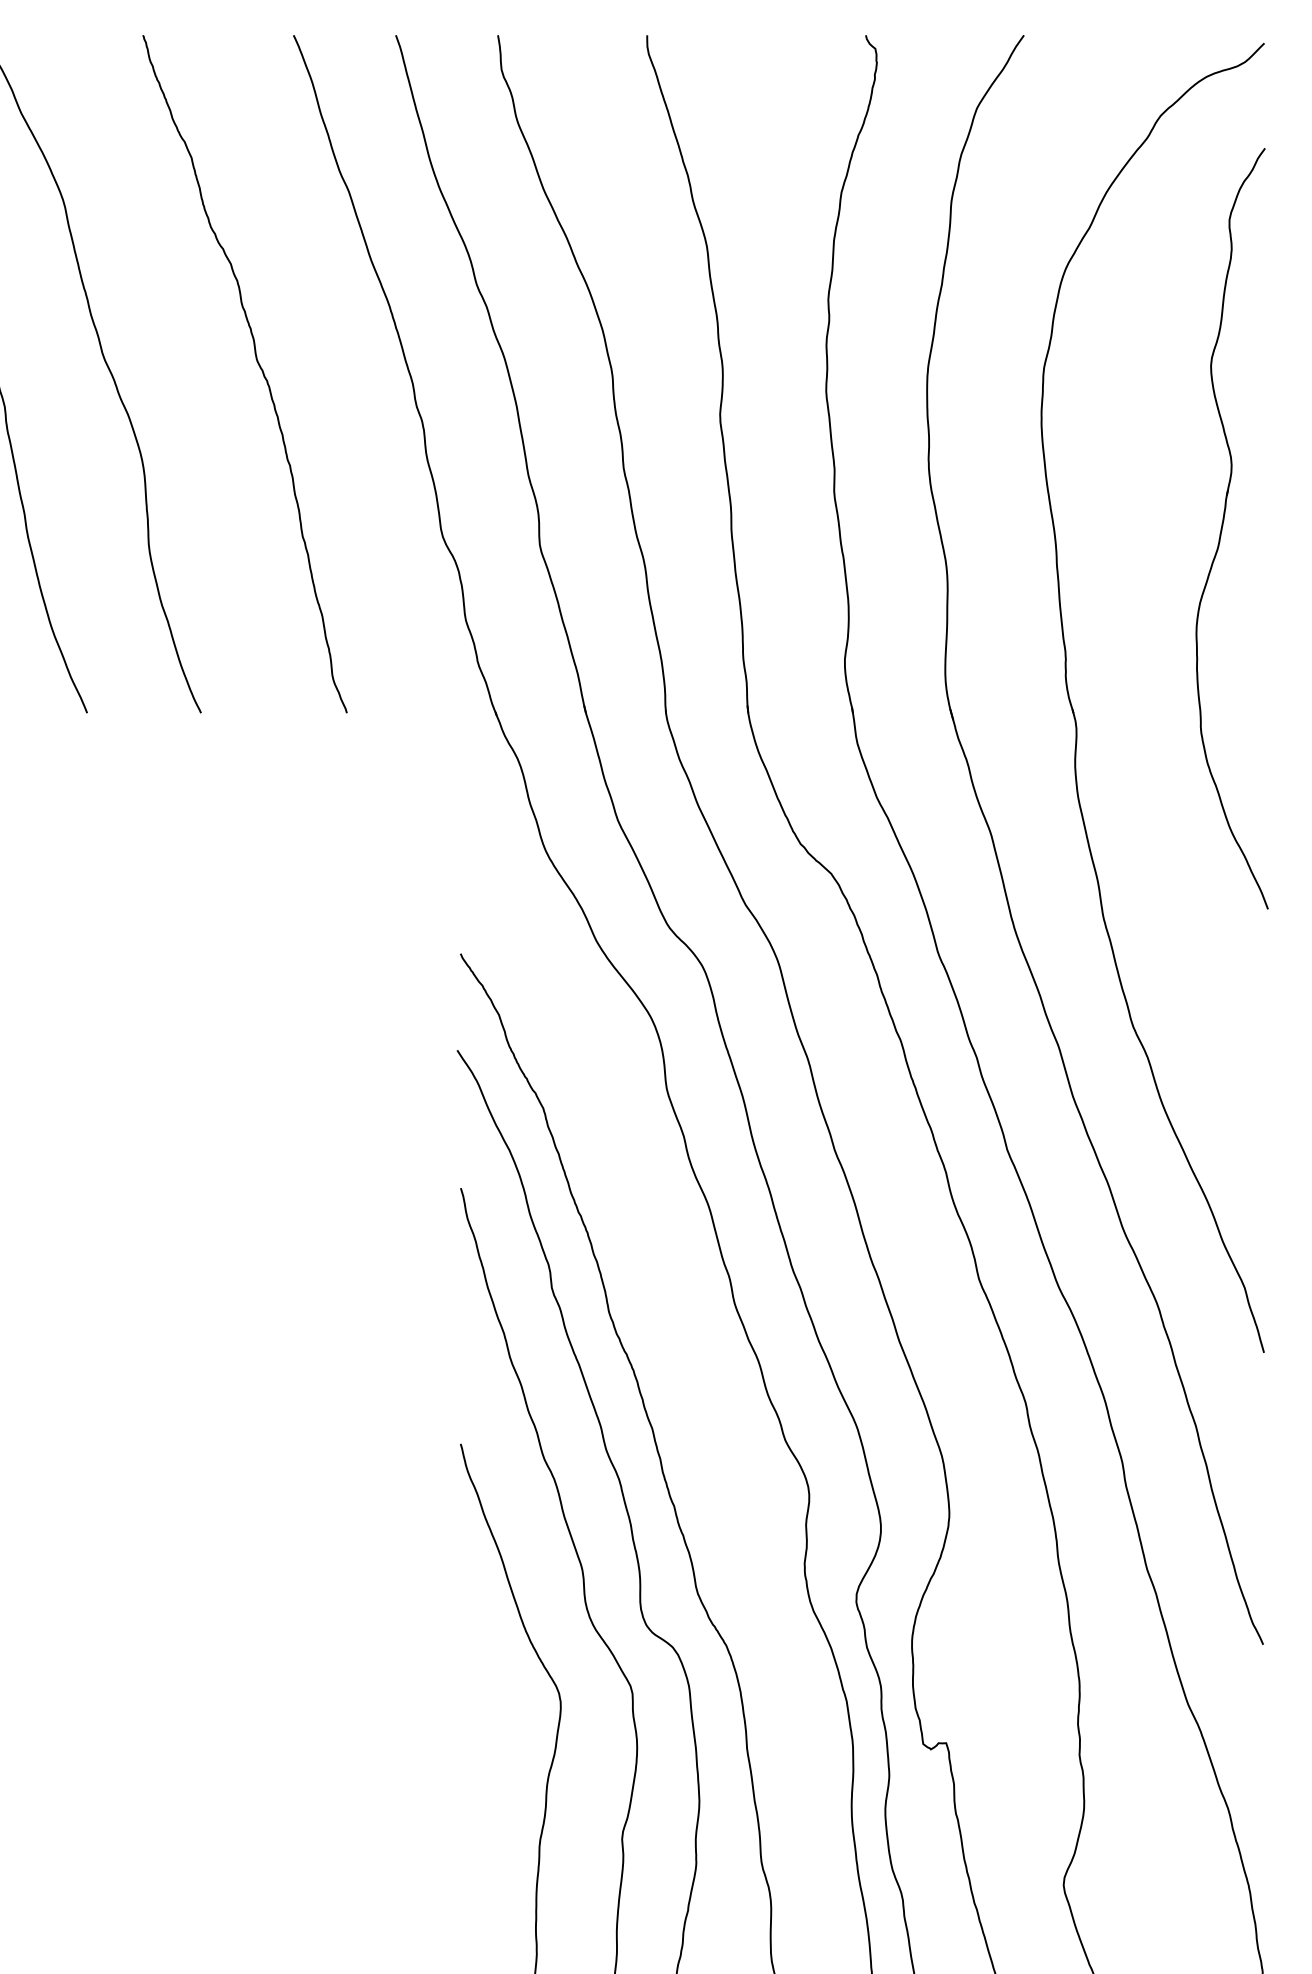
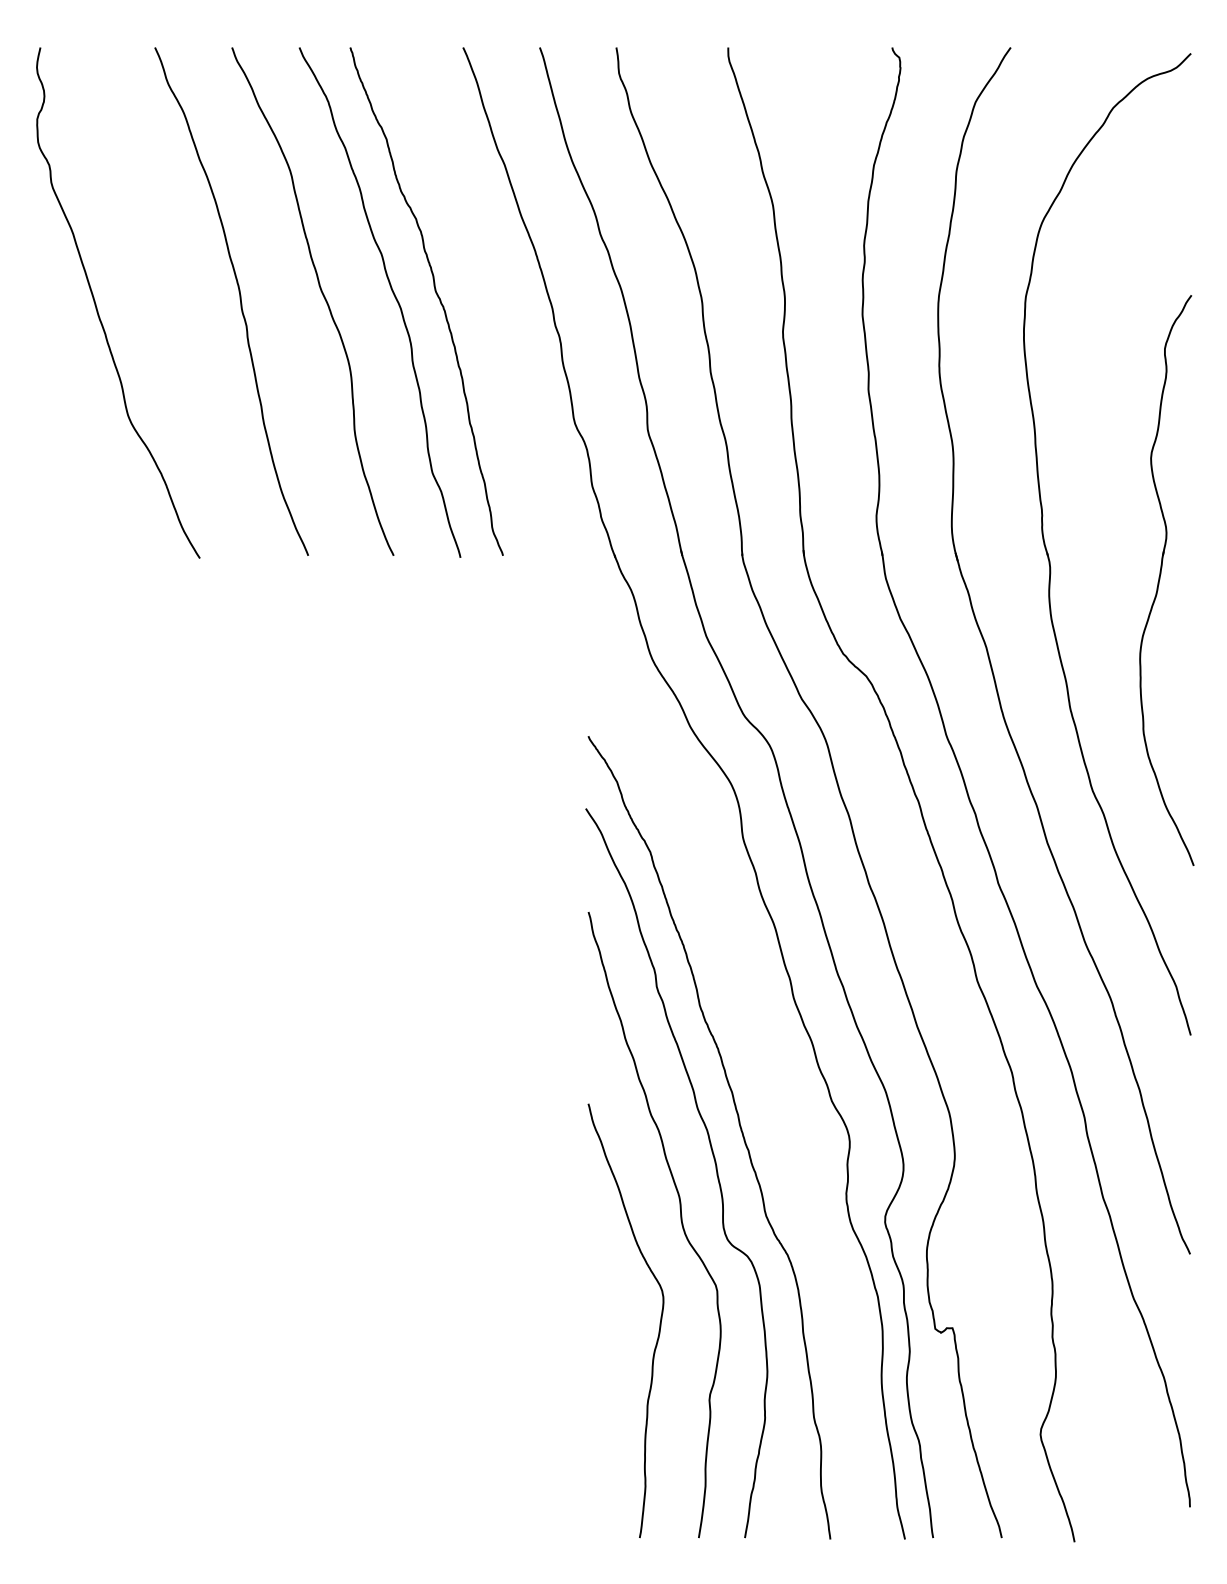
curve: (200, 366) -> (393, 295), added
part: (1223, 527) -> (1160, 579), moved

